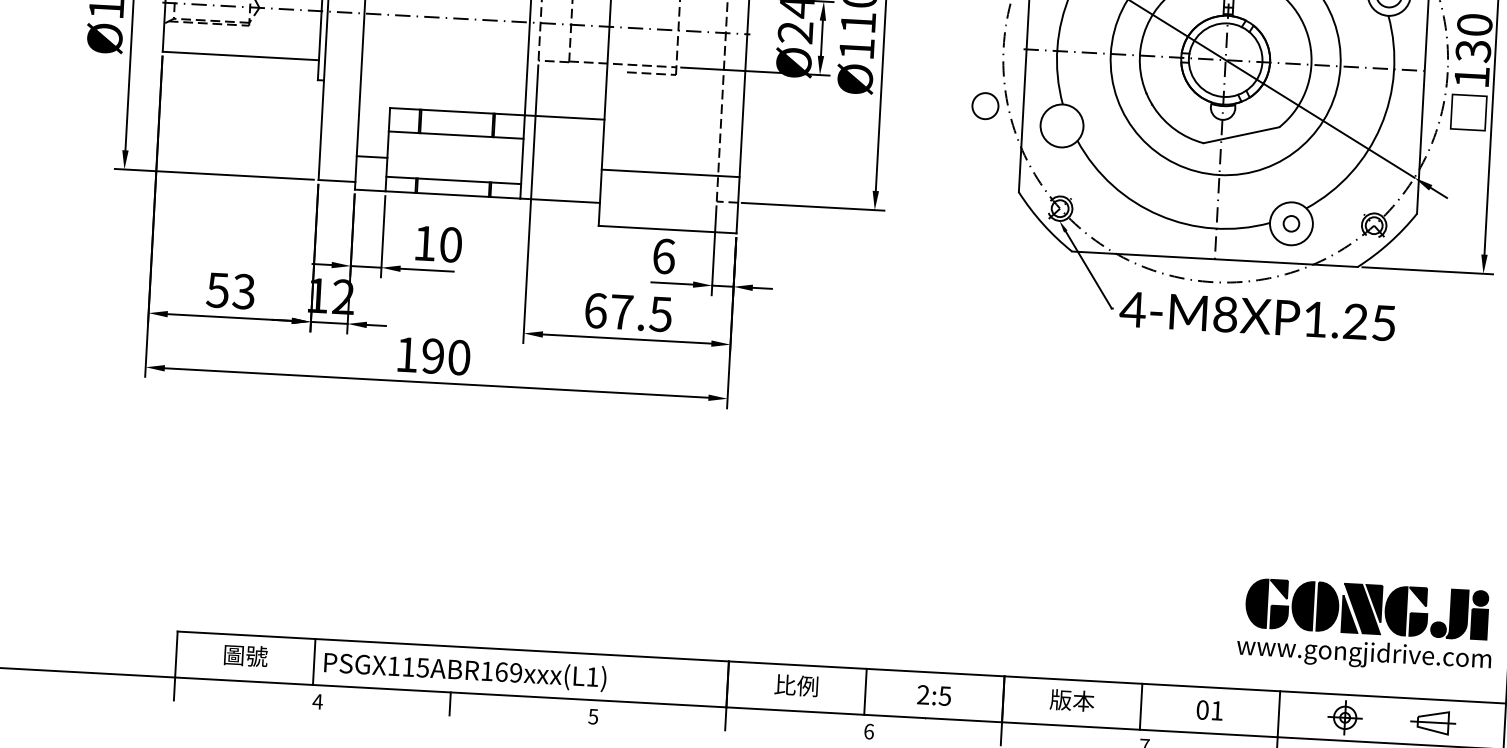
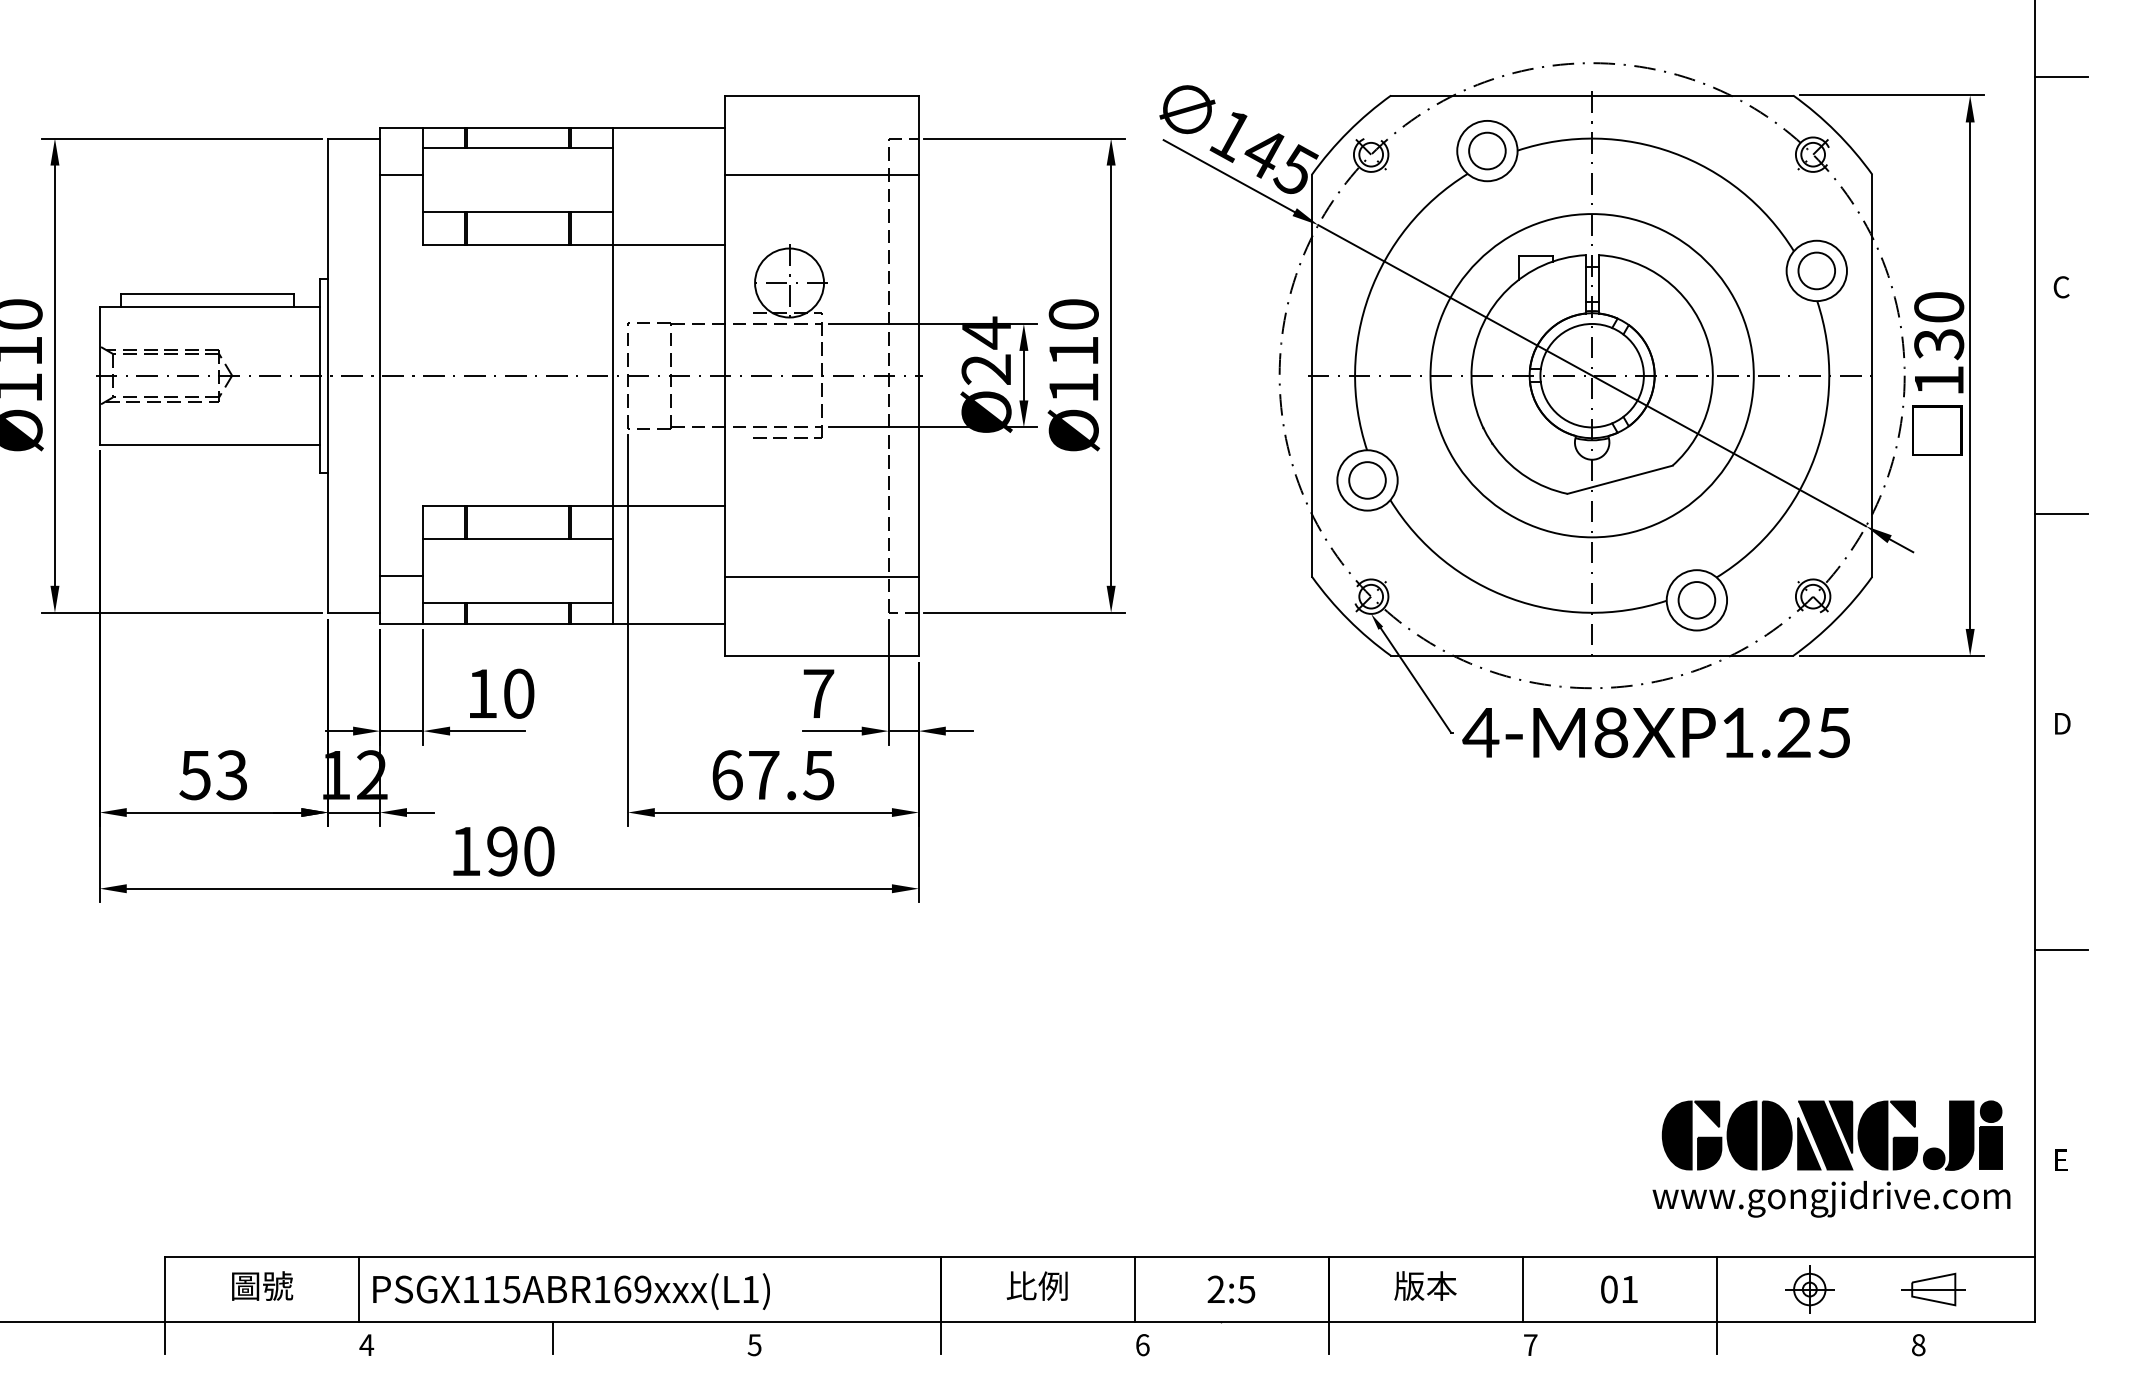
circle: (985, 106) -> (1367, 480), moved
circle: (1291, 223) -> (1696, 600), size x1.67
text: (663, 256) -> (818, 693), 6 -> 7

